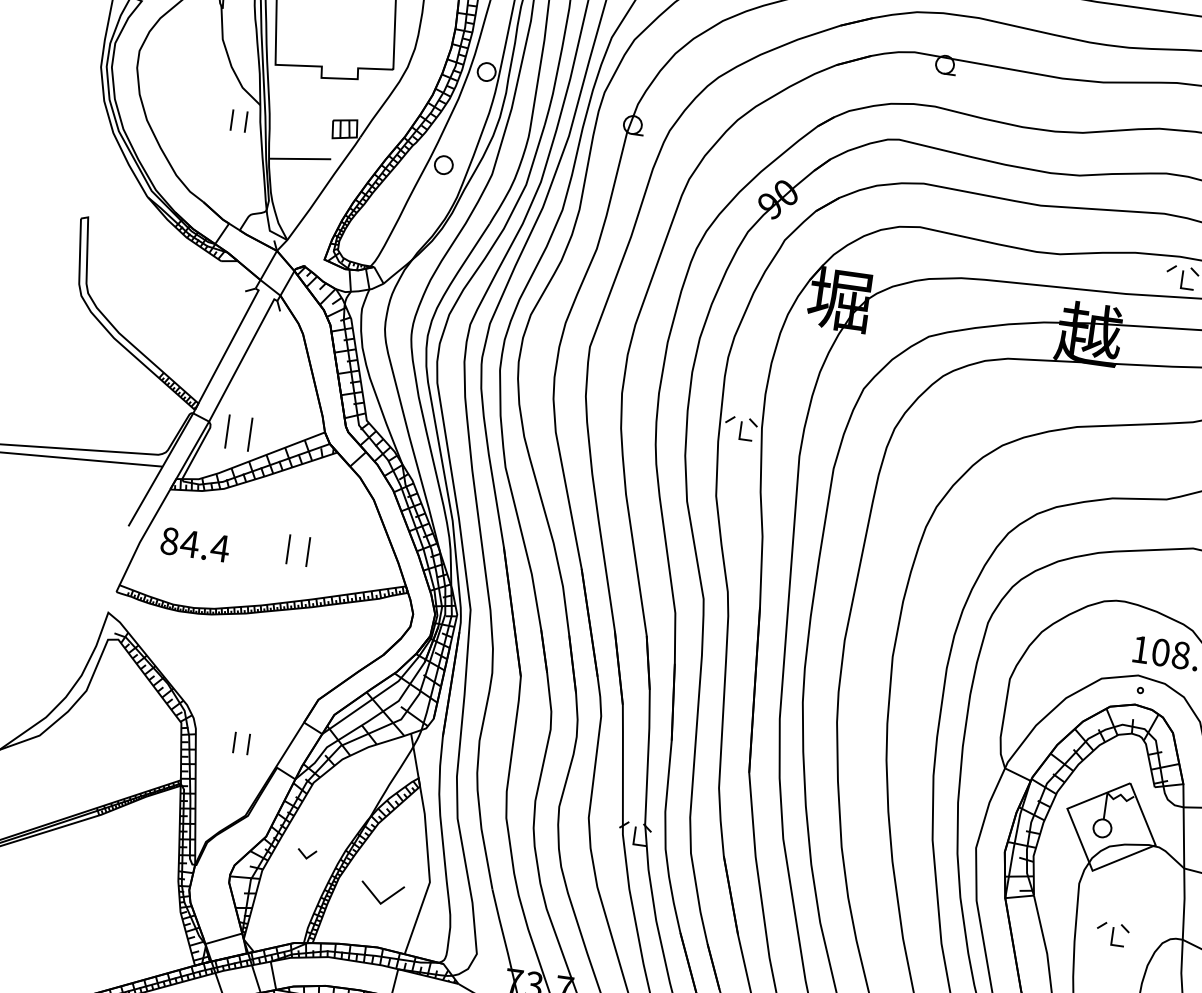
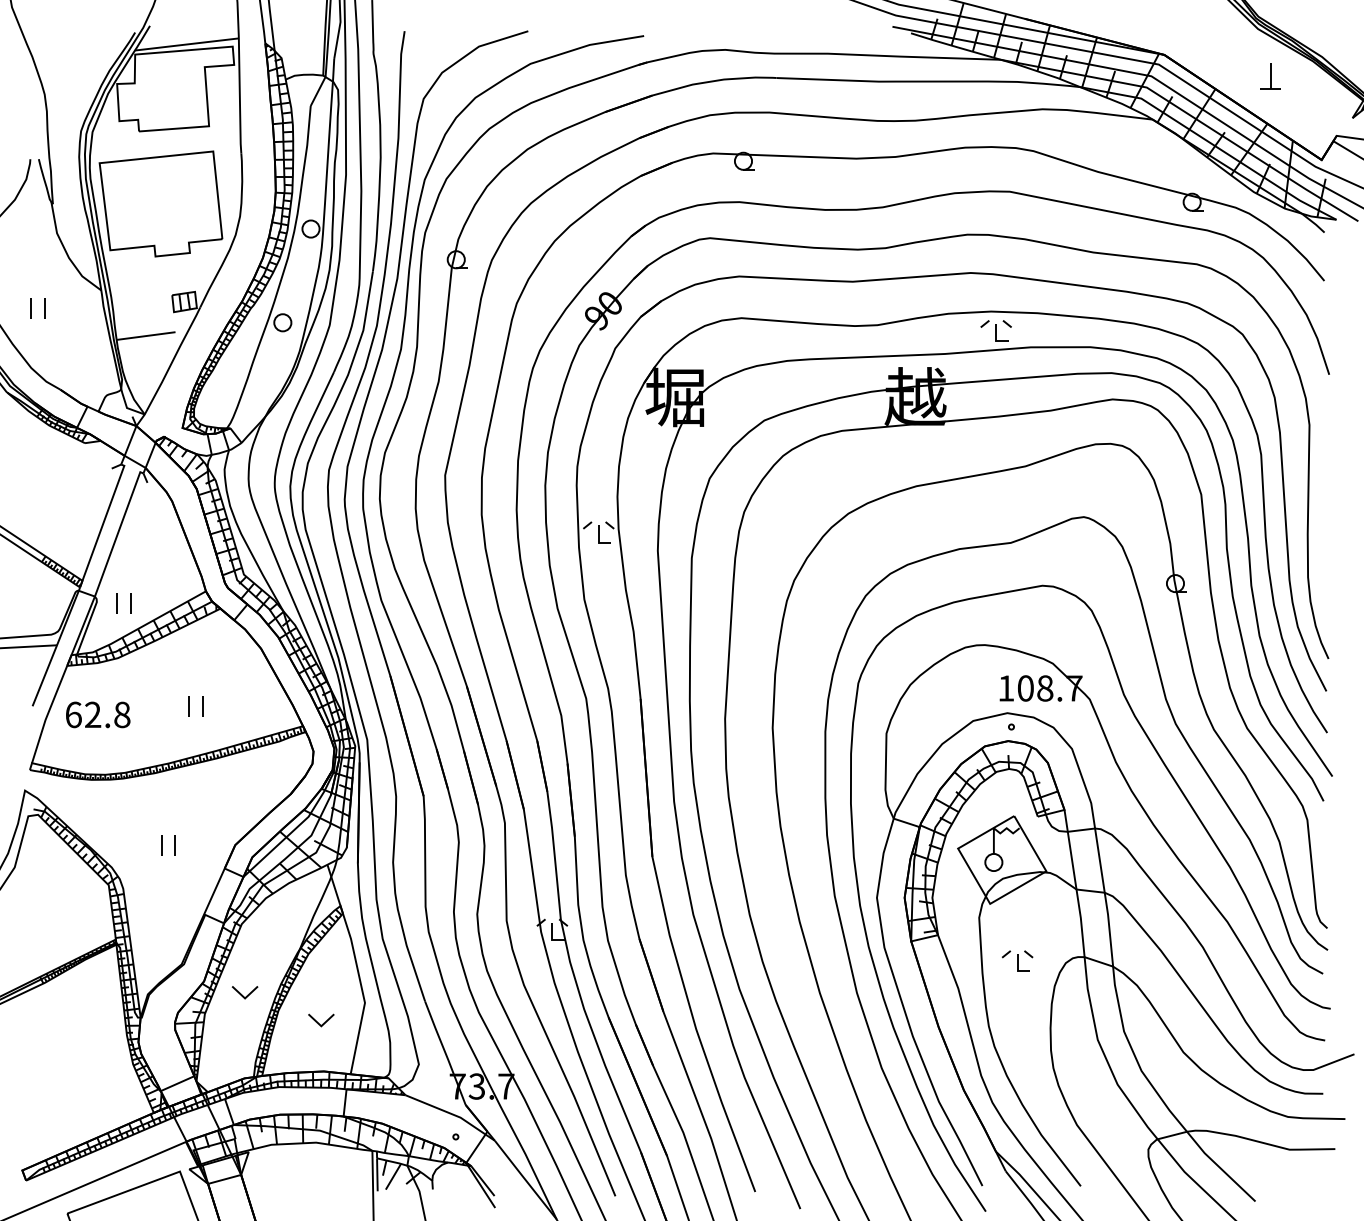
part: (238, 121) -> (37, 308), moved
part: (237, 432) -> (123, 603), size x0.62
text: (194, 544) -> (97, 714), 84.4 -> 62.8
part: (297, 550) -> (195, 706), size x0.71
part: (241, 743) -> (168, 845), moved
part: (306, 853) -> (244, 992), size x1.43
part: (382, 894) -> (321, 1020), size x0.62

